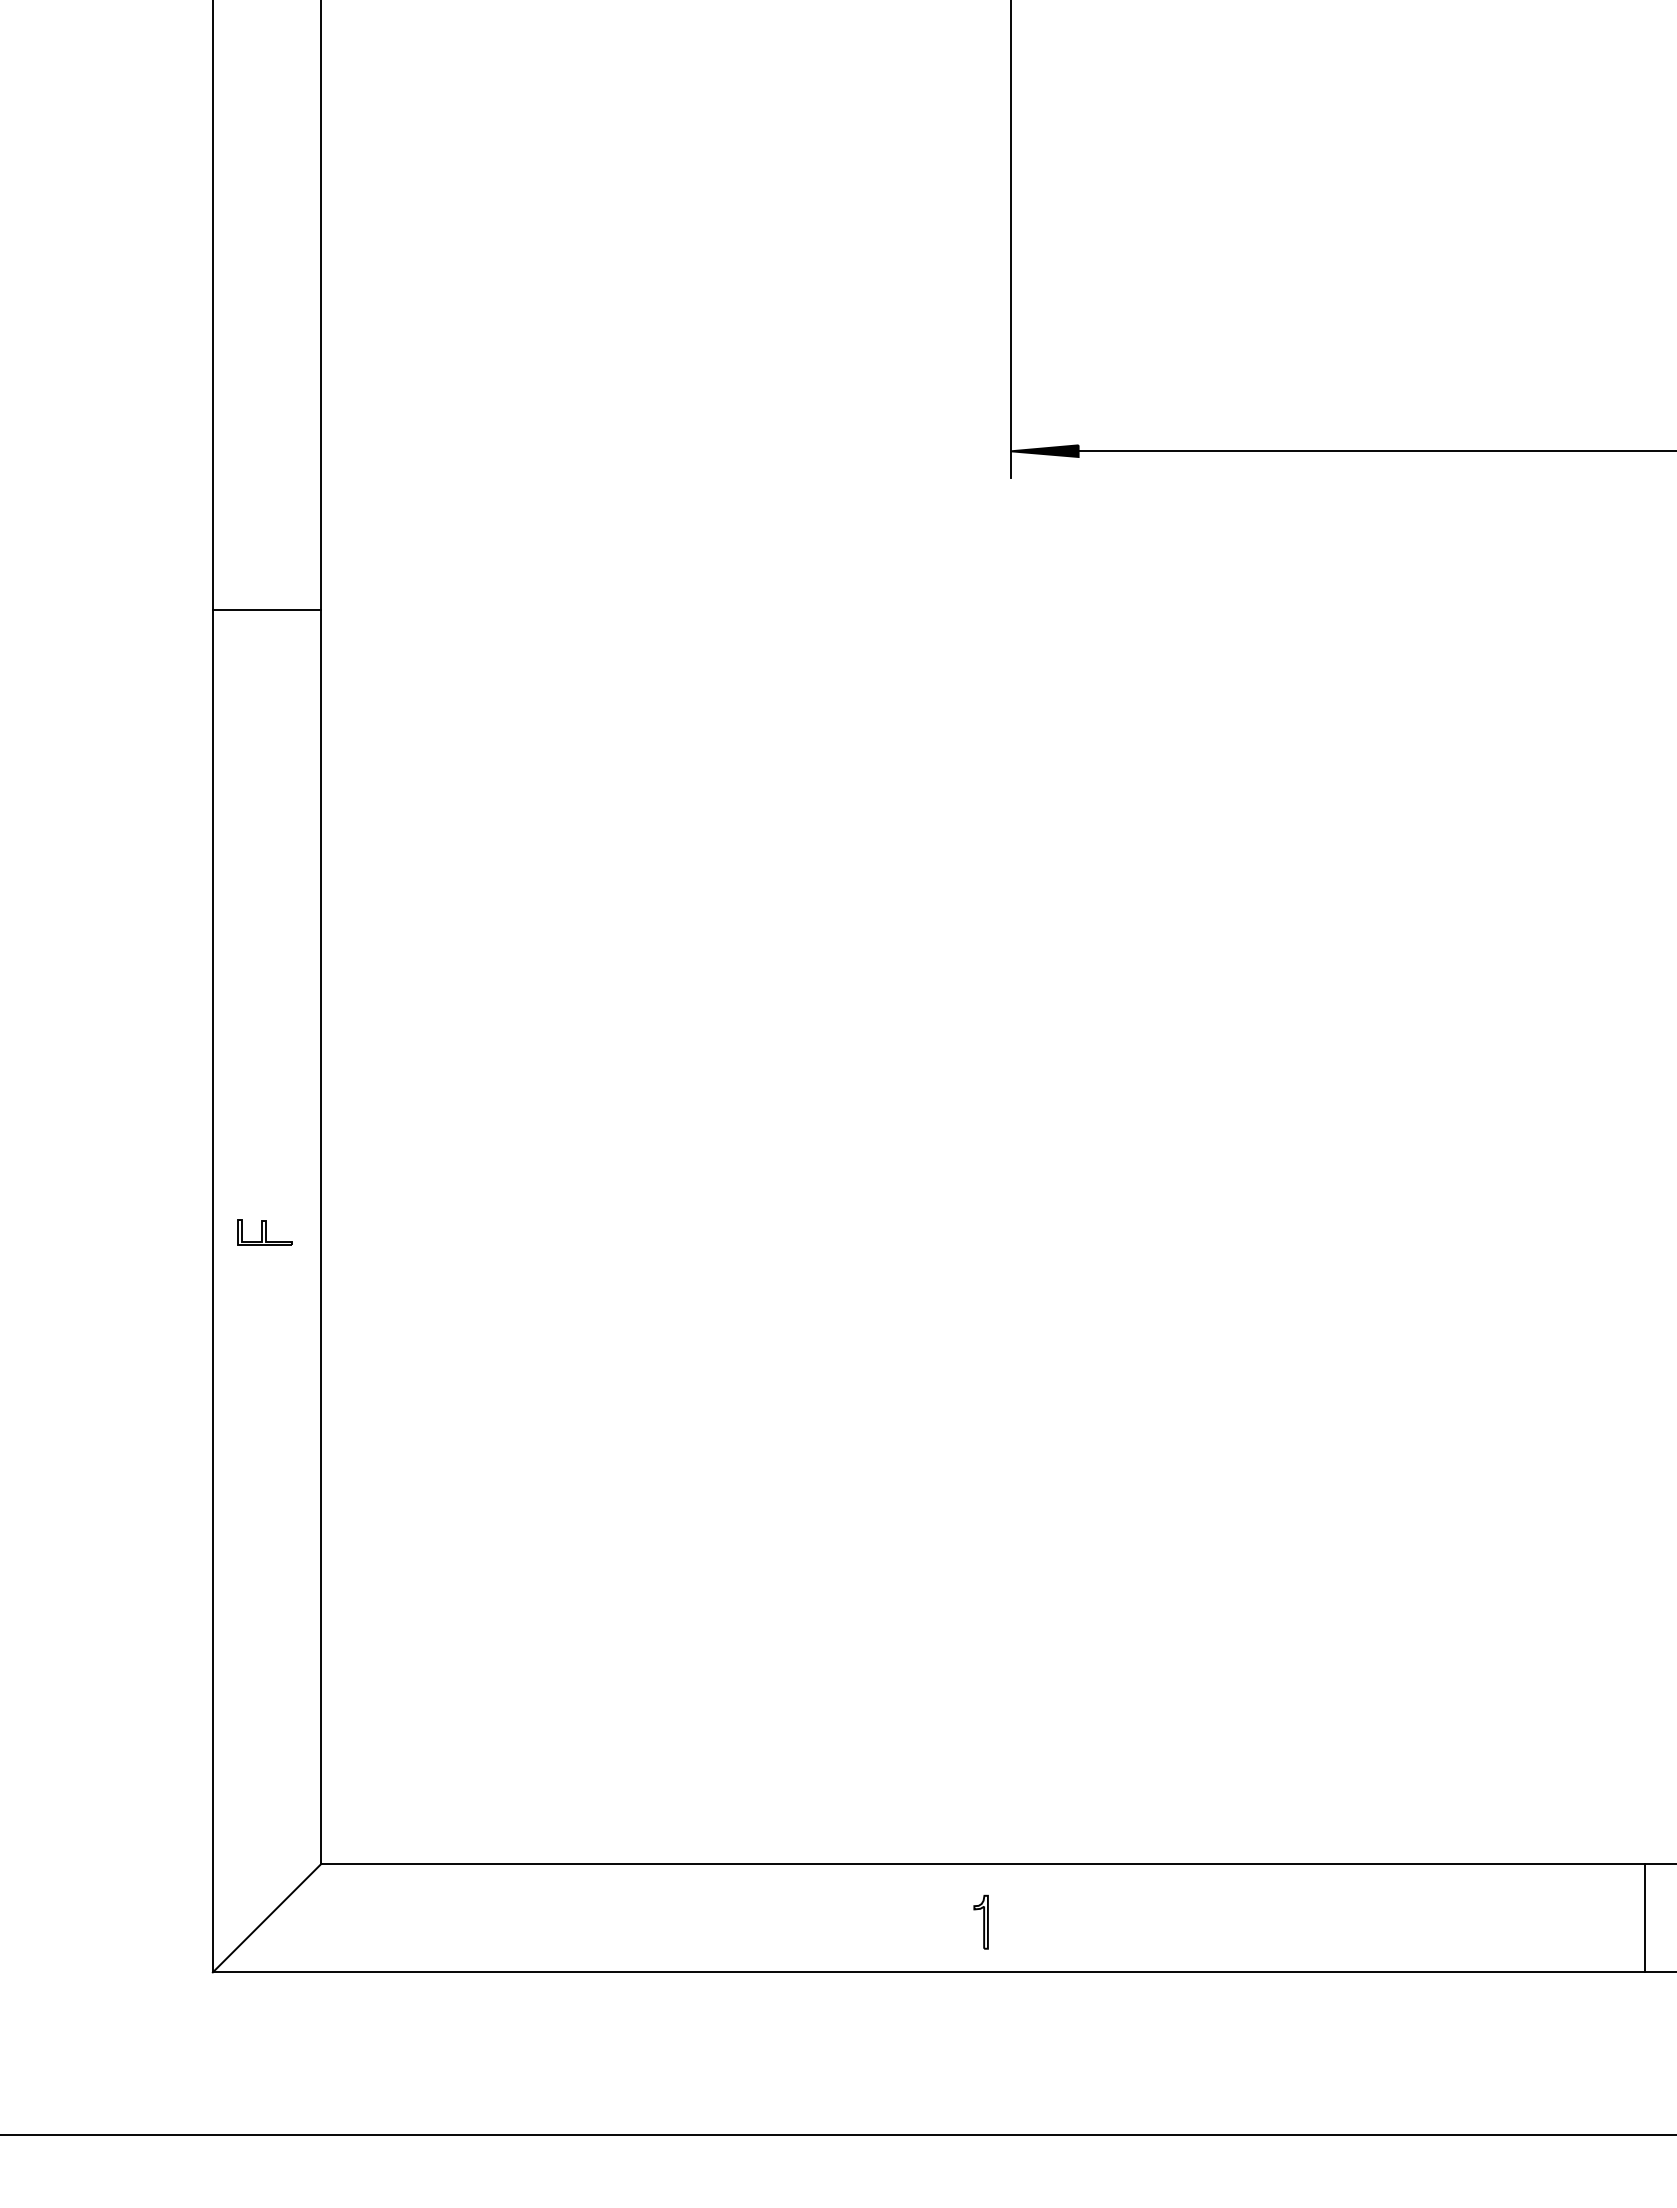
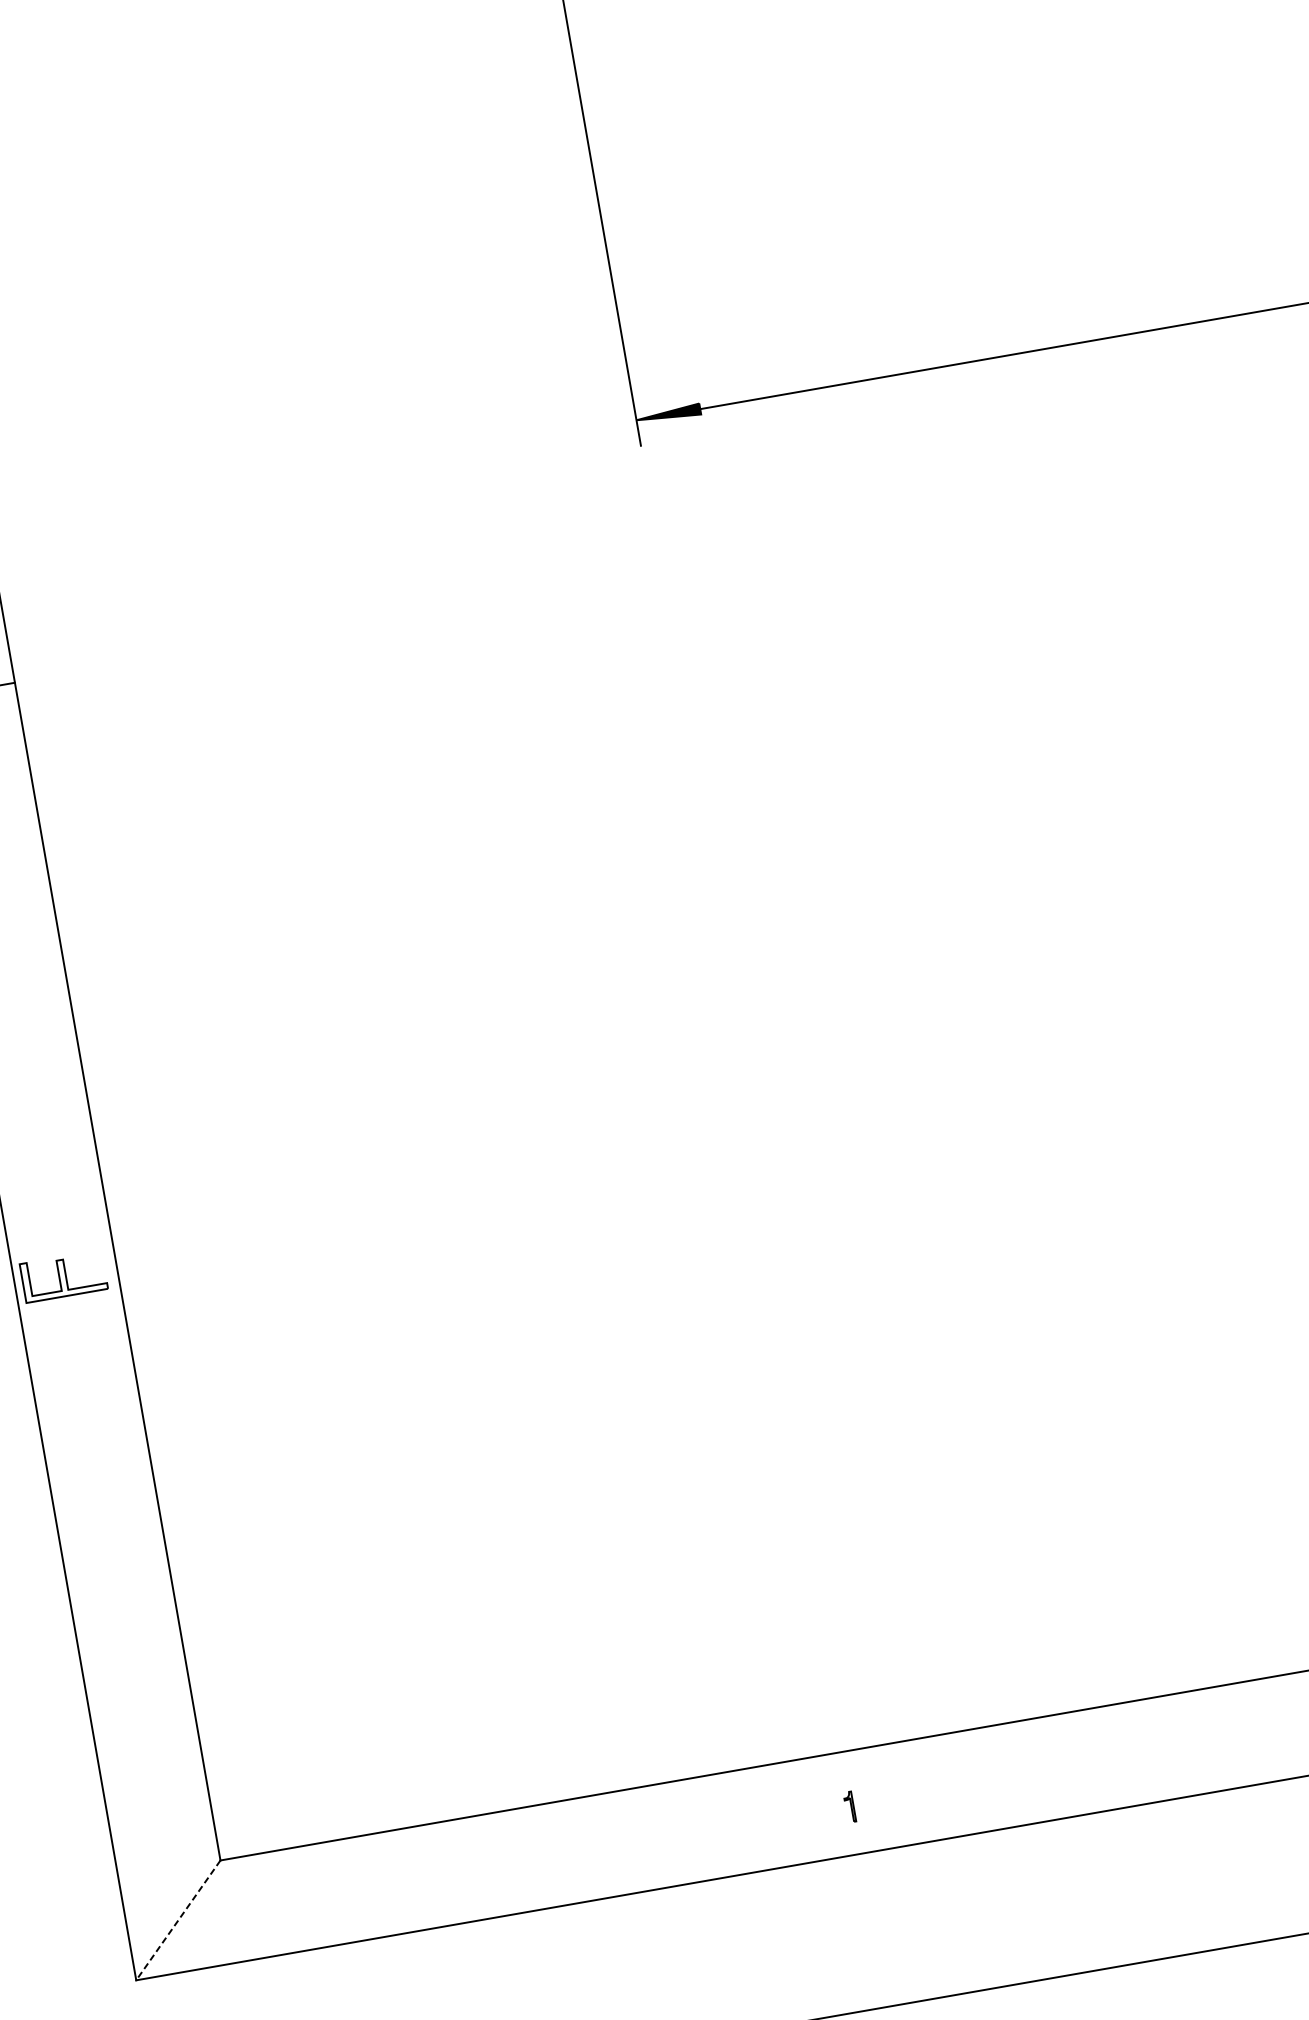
part: (264, 1232) -> (63, 1276), size x1.6
line: (267, 1918) -> (178, 1920), solid -> dashed
part: (980, 1921) -> (849, 1806), size x0.6

